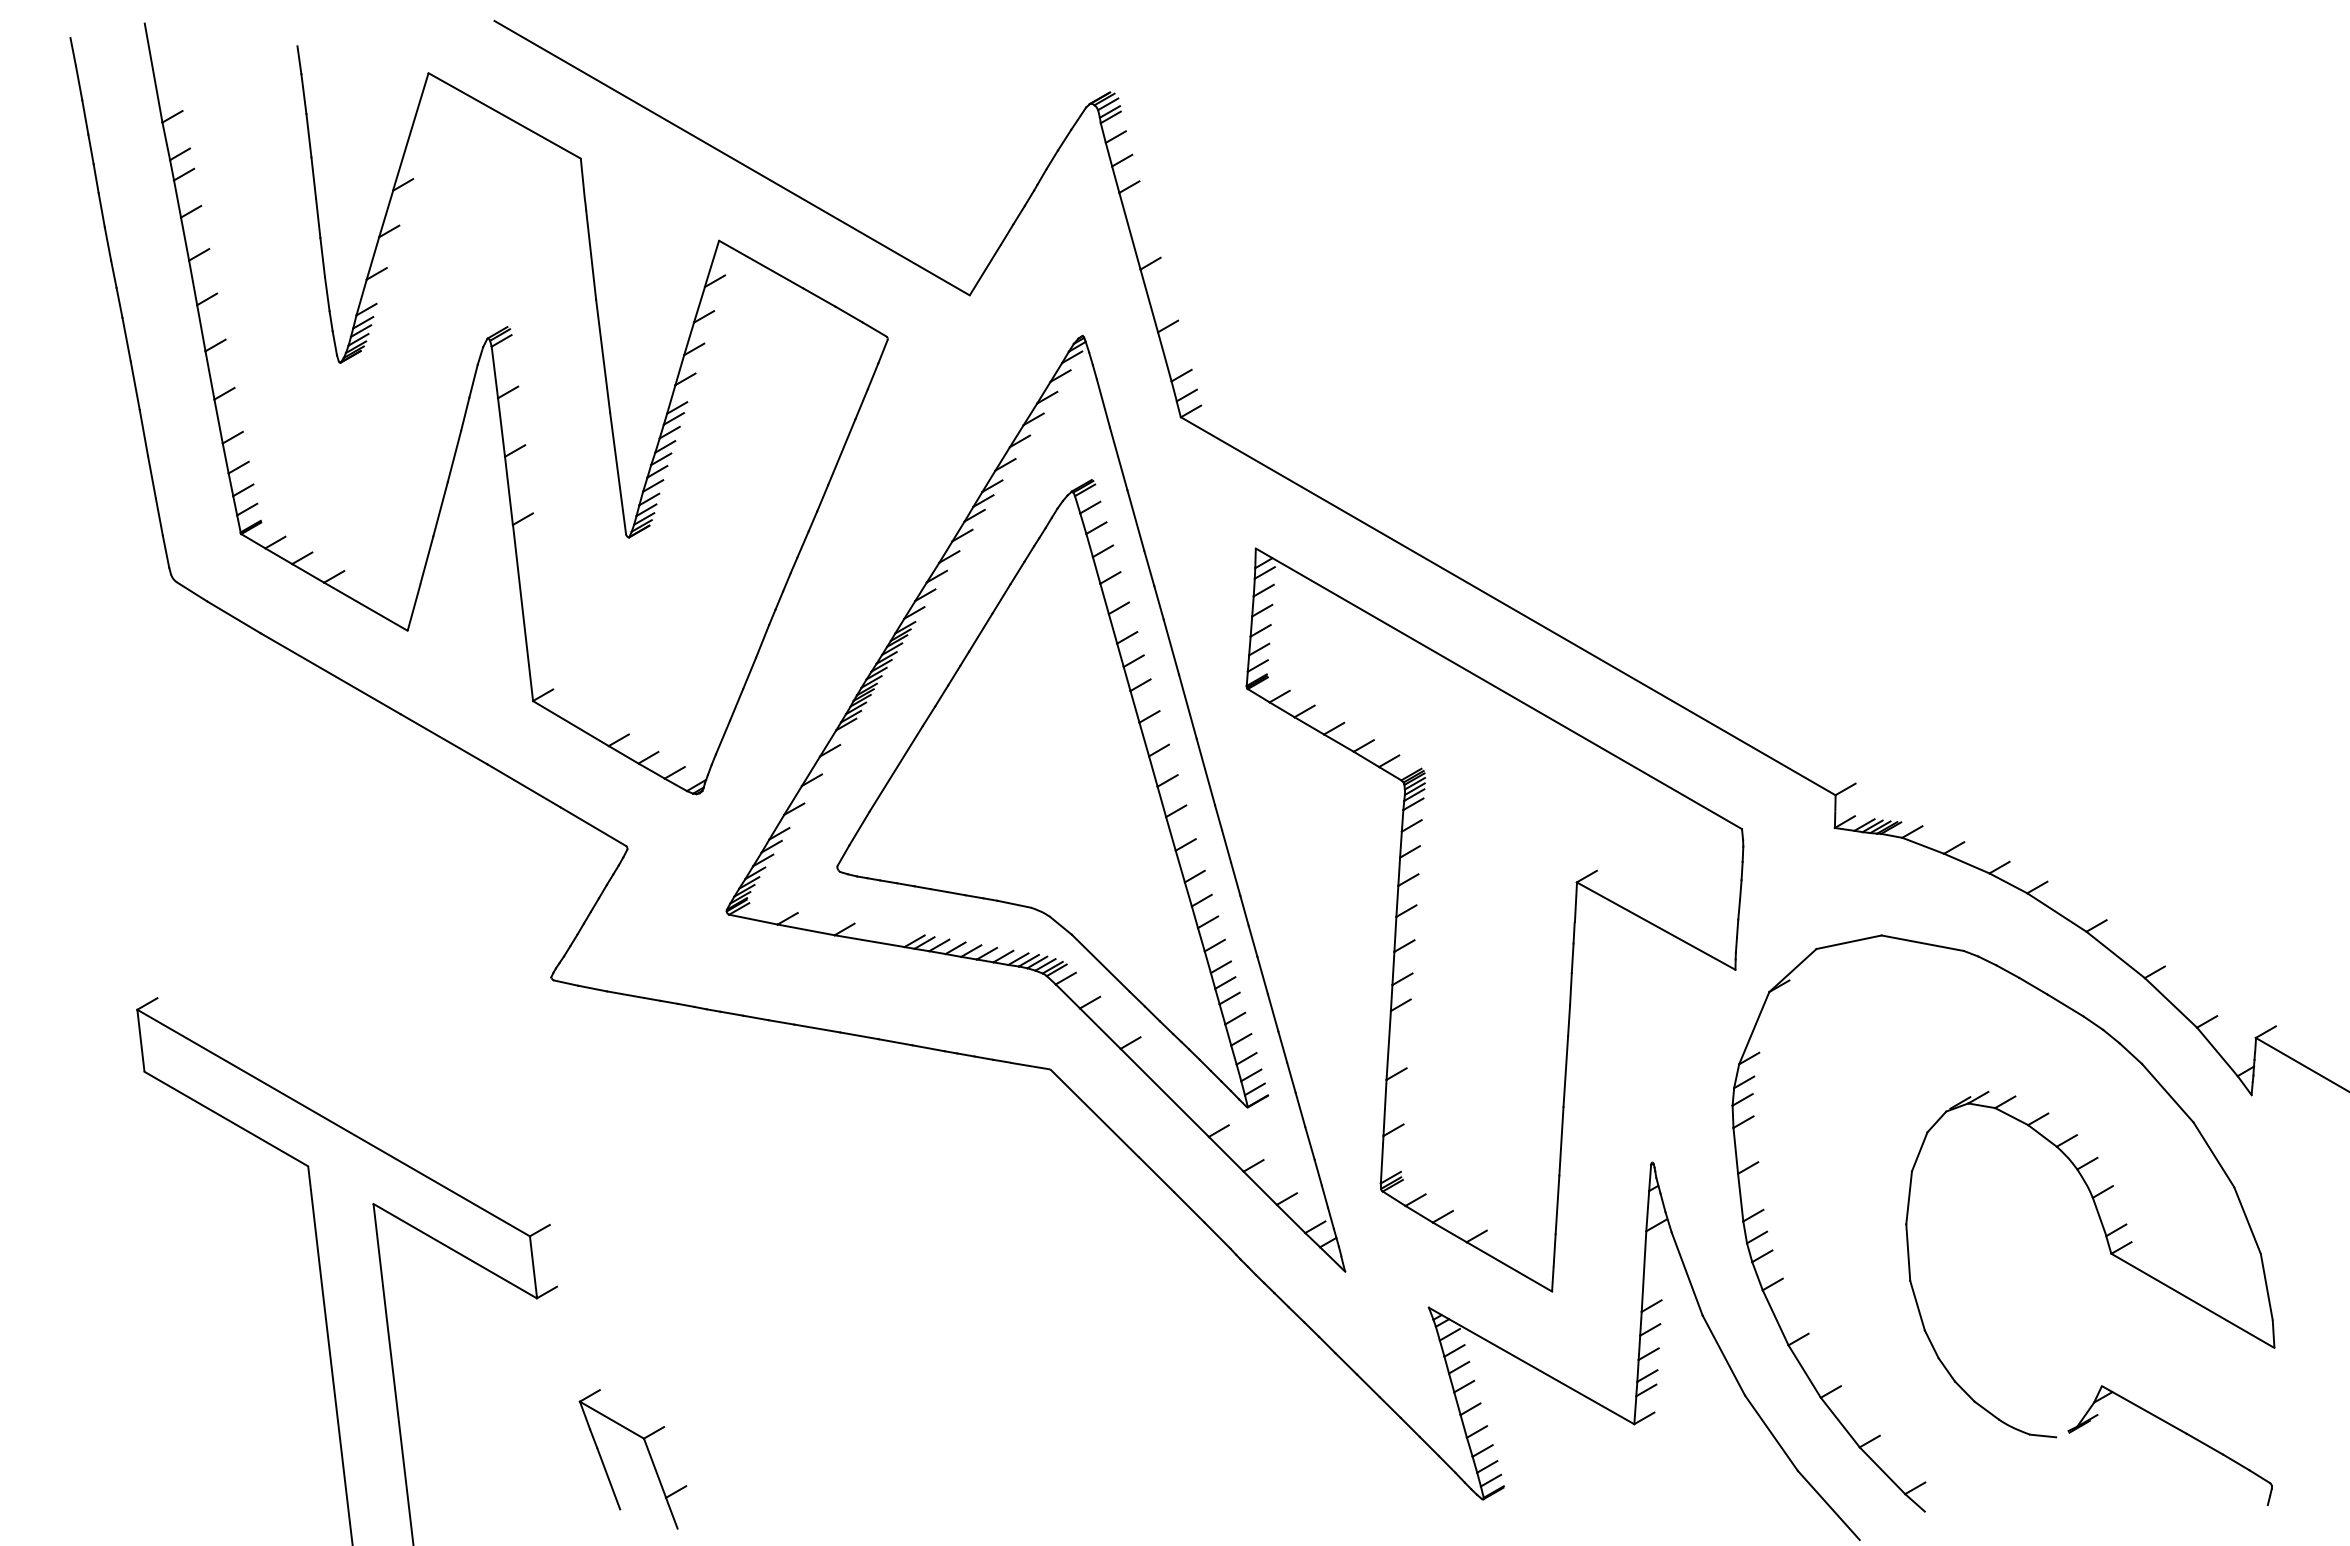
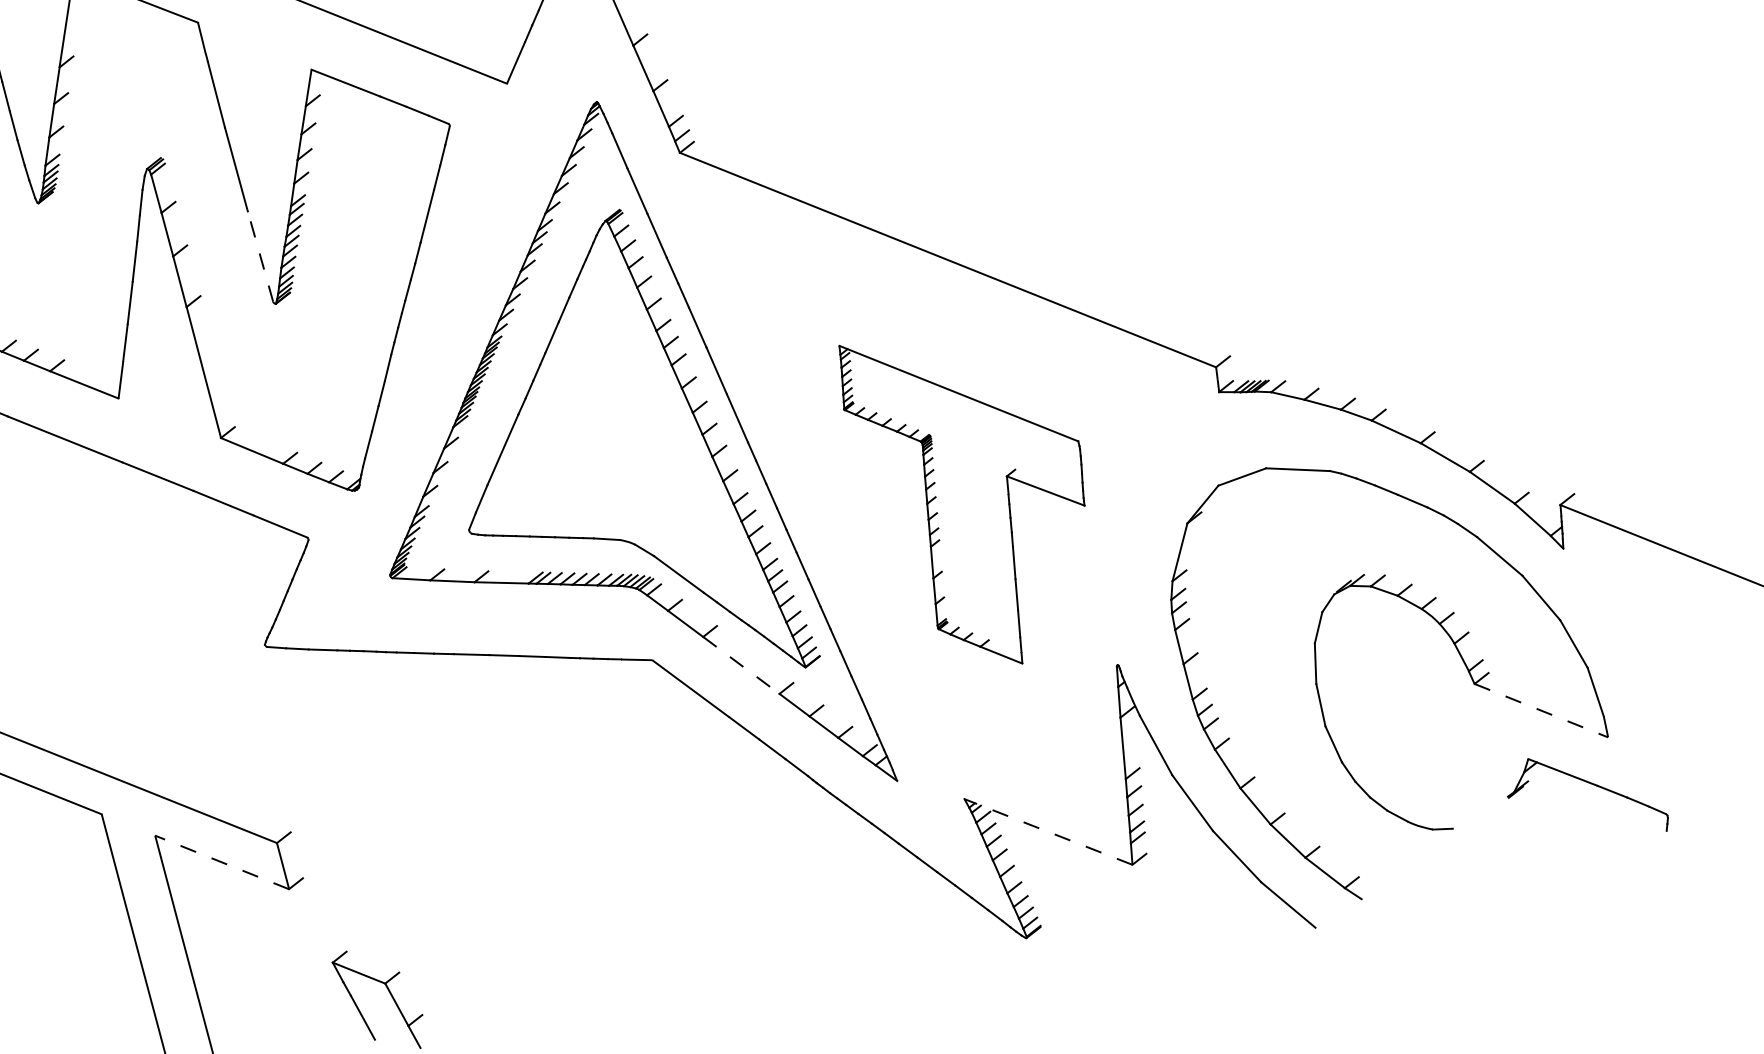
line: (618, 472) -> (260, 255), solid -> dashed
part: (1494, 919) -> (971, 498), size x0.6
line: (1165, 1093) -> (741, 665), solid -> dashed
line: (454, 1250) -> (221, 862), solid -> dashed
line: (2193, 1301) -> (1541, 711), solid -> dashed
line: (1531, 1365) -> (1048, 831), solid -> dashed
part: (2176, 1429) -> (1589, 783), moved

